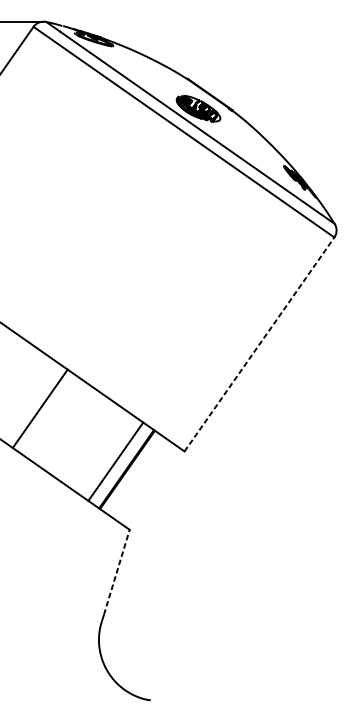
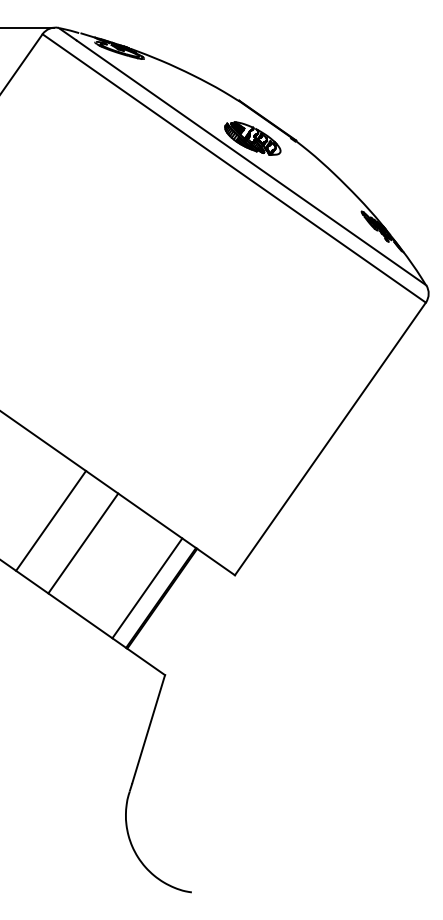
line: (259, 344) -> (330, 438), dashed -> solid
line: (65, 426) -> (83, 543), added
line: (116, 571) -> (148, 728), dashed -> solid

